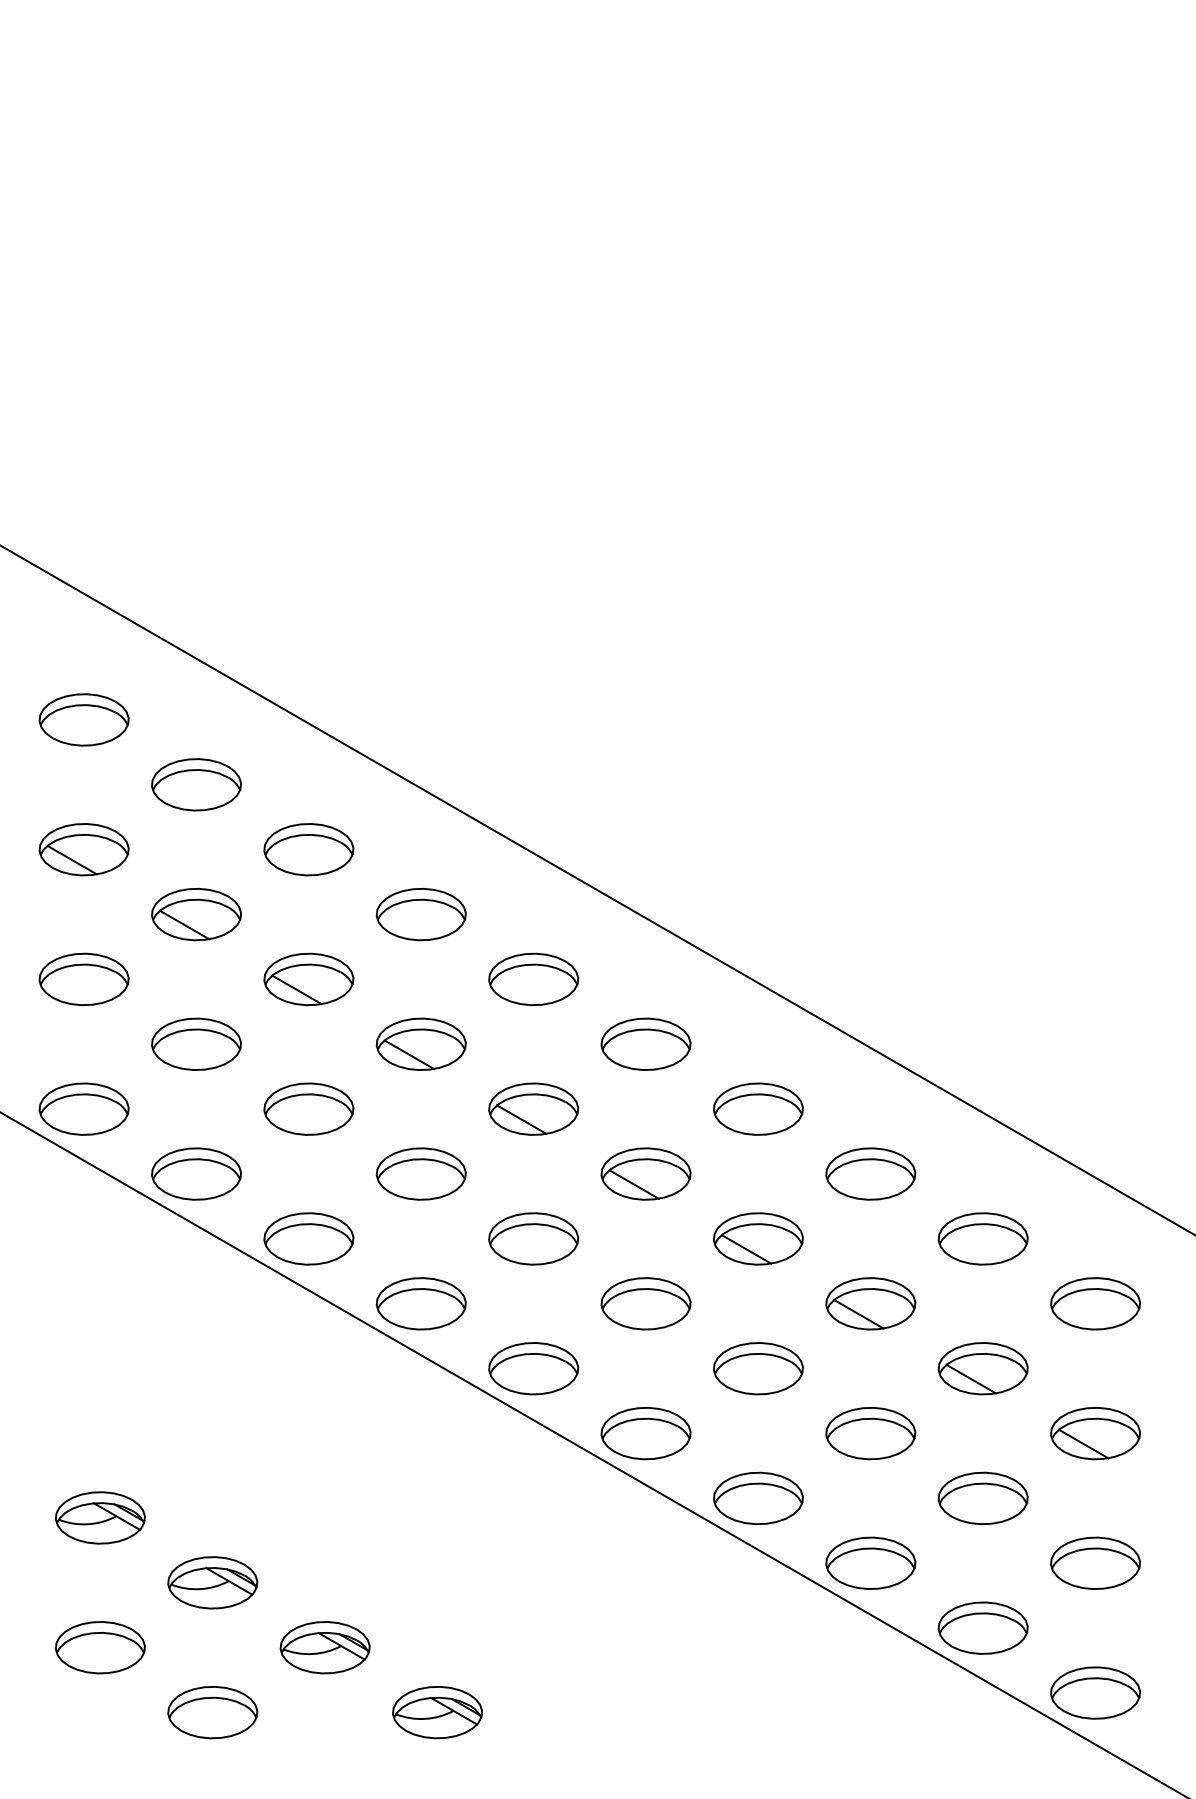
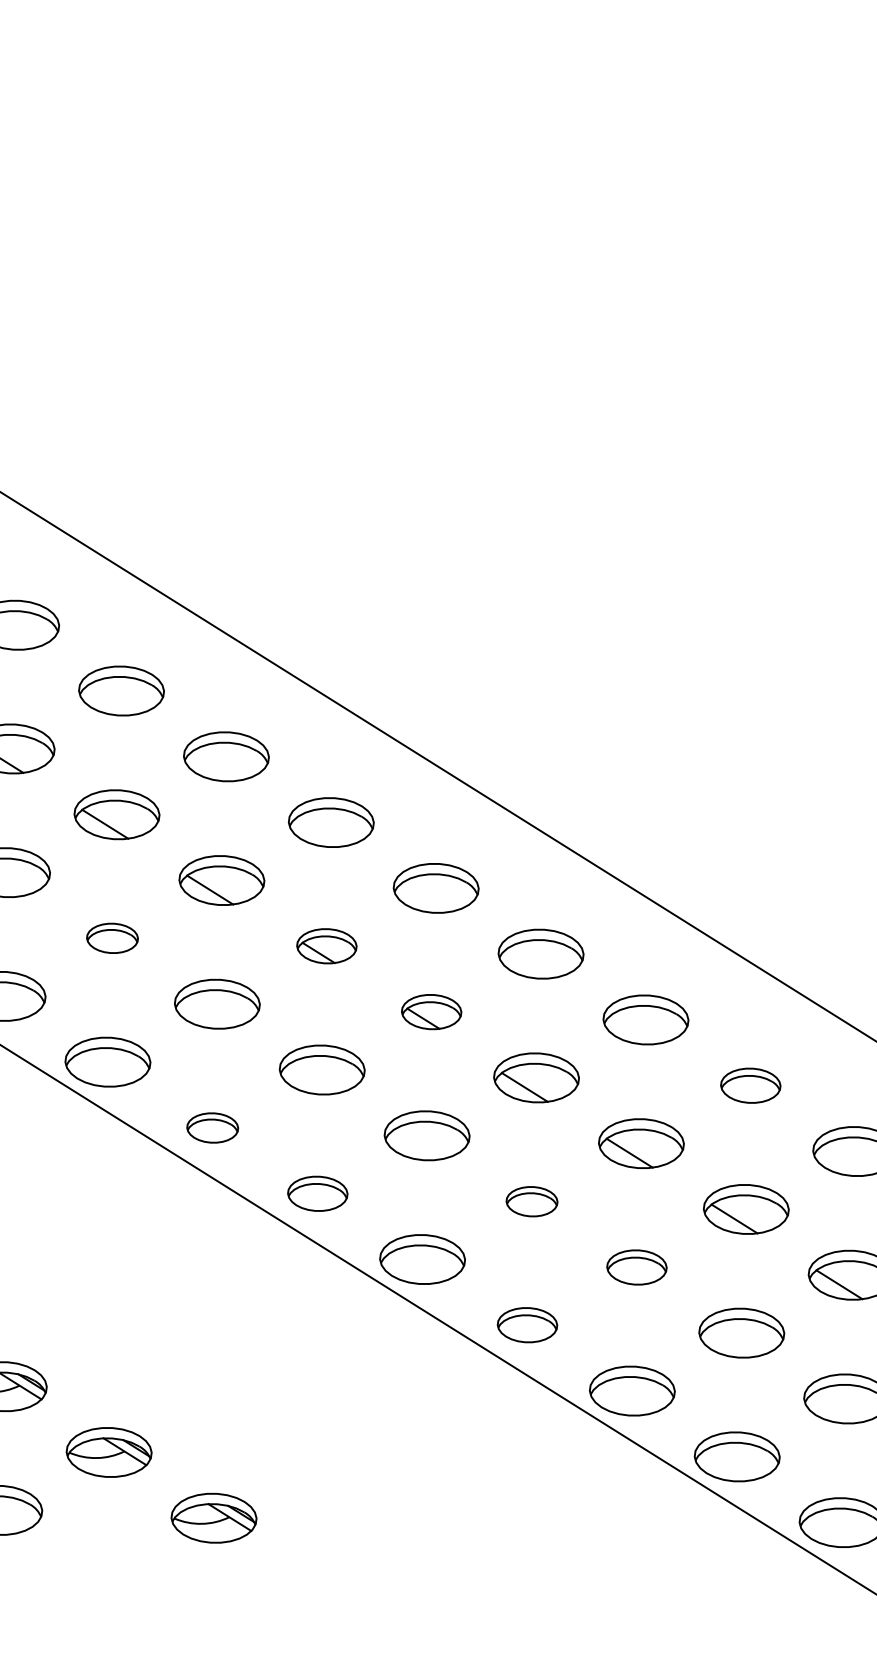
part: (308, 1108) -> (112, 937), size x0.6
part: (533, 1108) -> (326, 945), size x0.7
part: (645, 1173) -> (431, 1011), size x0.7
part: (982, 1238) -> (750, 1085), size x0.7
part: (420, 1303) -> (212, 1127), size x0.6
part: (533, 1368) -> (317, 1193), size x0.7
part: (758, 1368) -> (532, 1201), size x0.6
part: (870, 1433) -> (636, 1267), size x0.7
part: (758, 1497) -> (527, 1324), size x0.7

